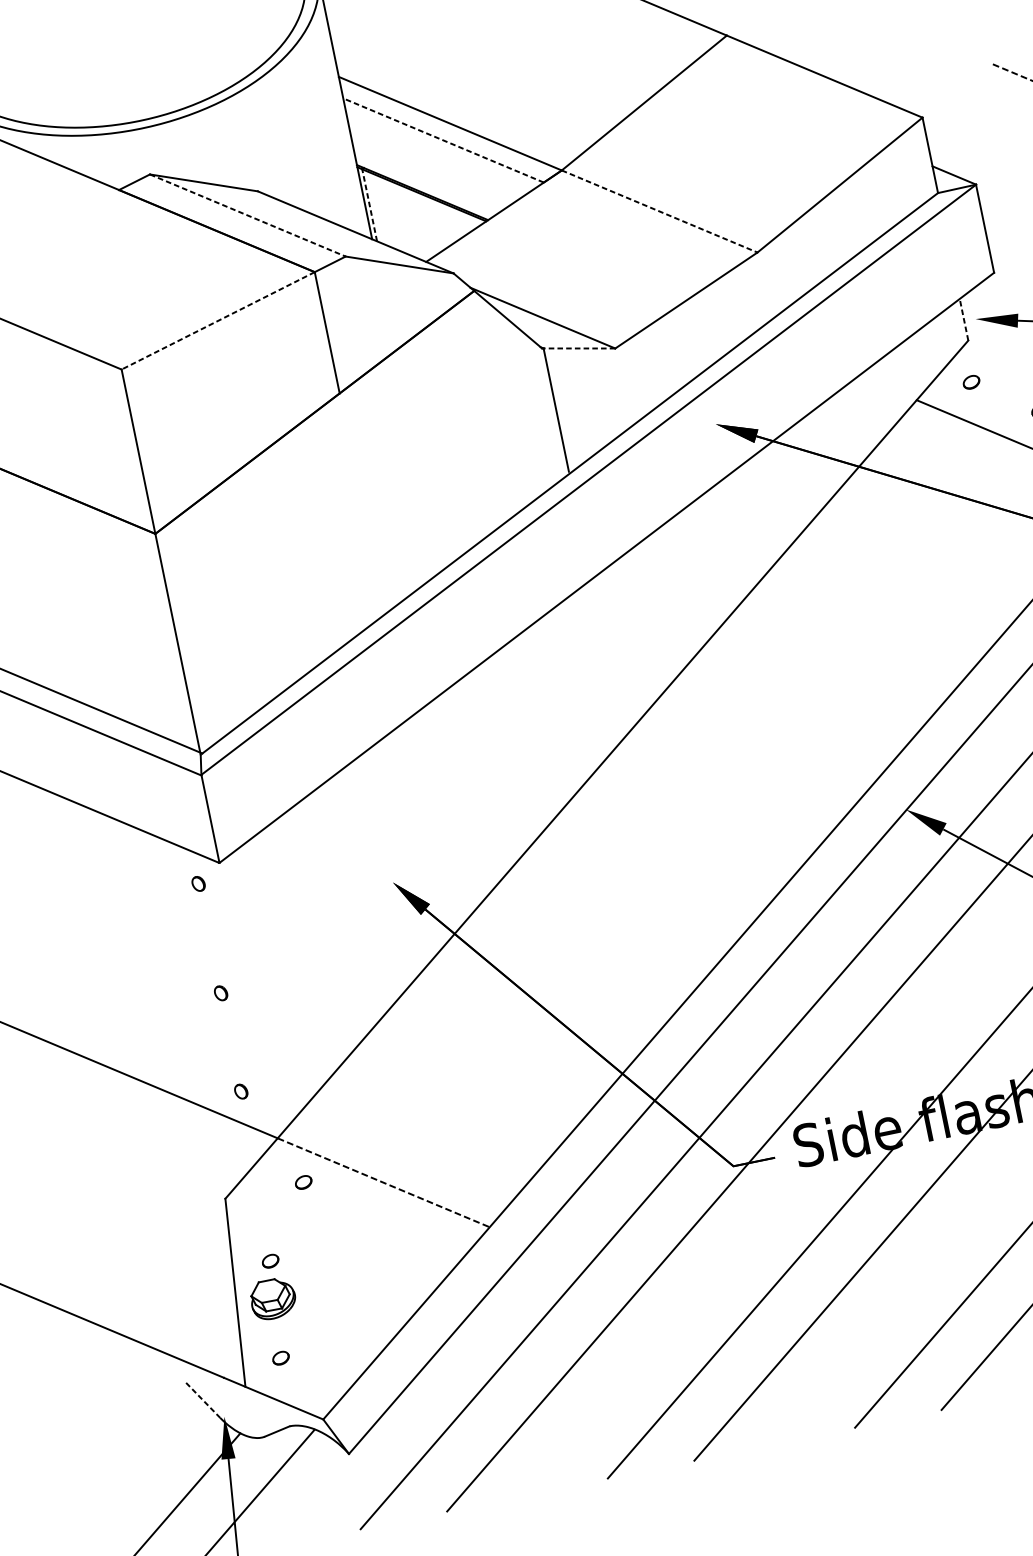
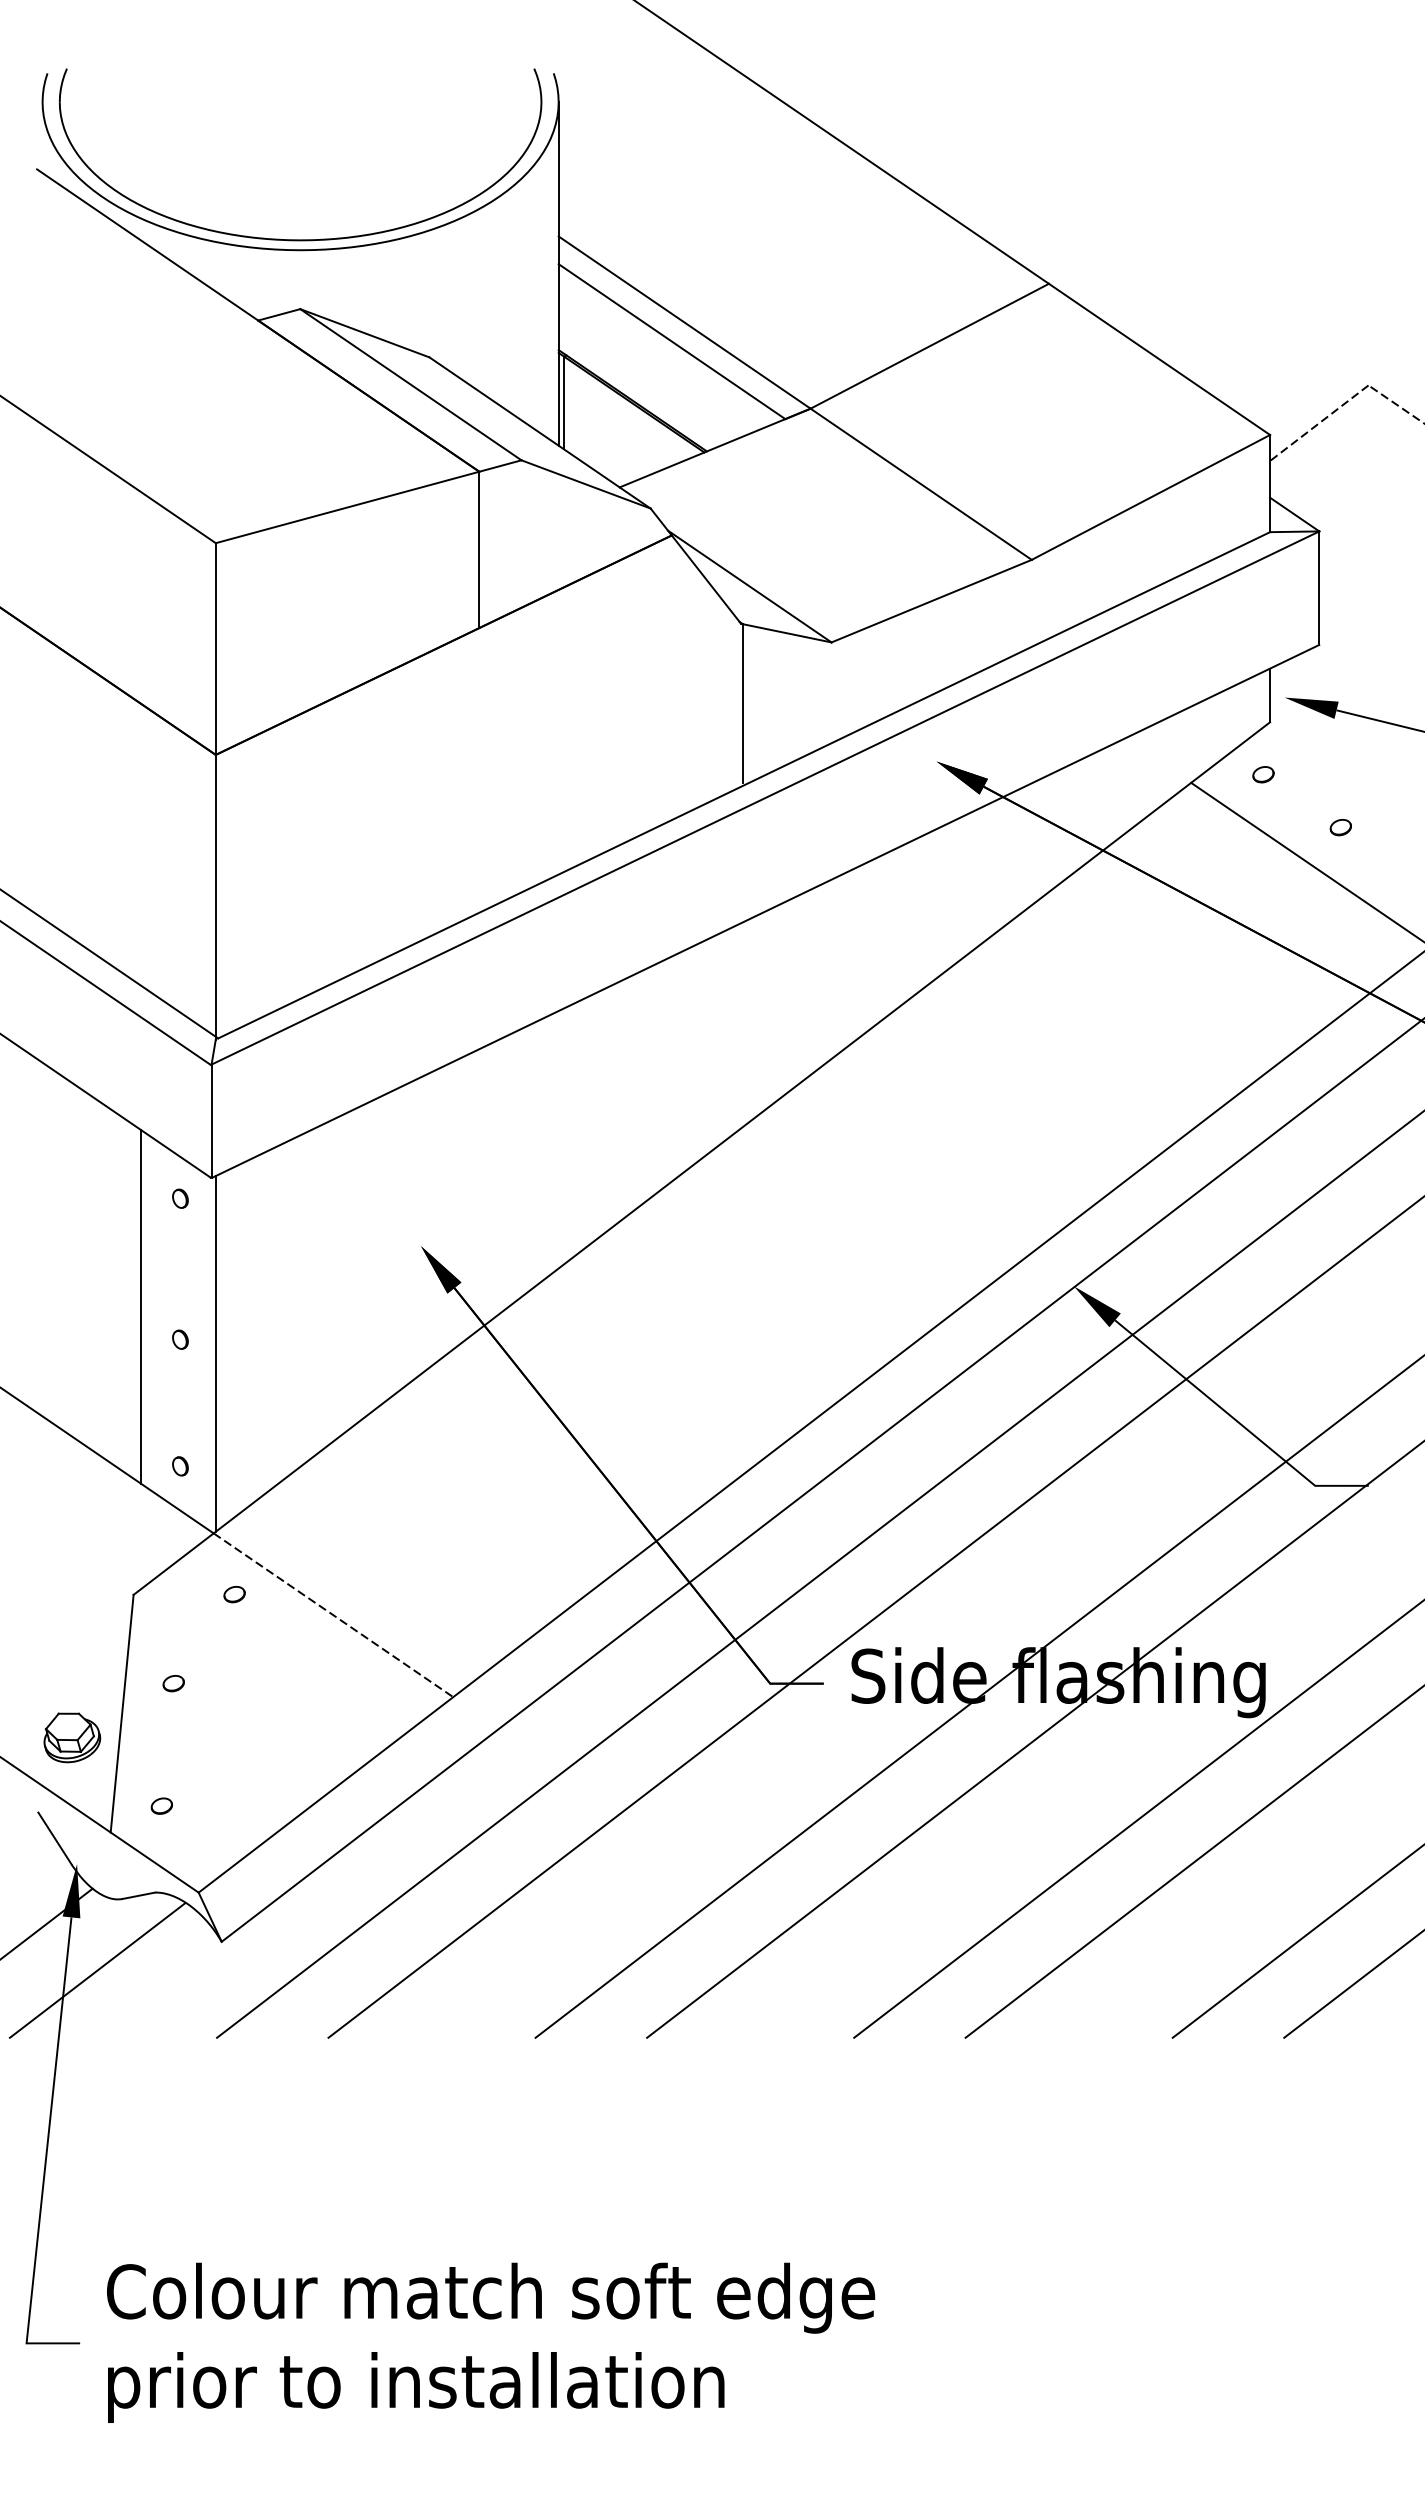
line: (959, 100) -> (1319, 423), added
line: (443, 140) -> (671, 341), dashed -> solid
line: (369, 204) -> (564, 402), dashed -> solid
line: (659, 211) -> (921, 484), dashed -> solid
line: (247, 215) -> (410, 384), dashed -> solid
line: (964, 319) -> (1270, 695), dashed -> solid
line: (218, 320) -> (347, 507), dashed -> solid
line: (578, 348) -> (786, 633), dashed -> solid
line: (184, 973) -> (140, 1306), added
line: (250, 998) -> (215, 1353), added
part: (273, 1298) -> (72, 1737), moved
line: (203, 1400) -> (55, 1838), dashed -> solid

